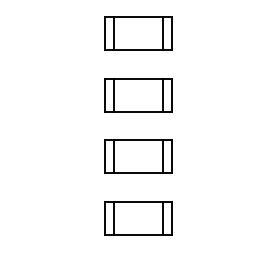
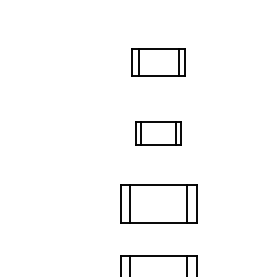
part: (138, 33) -> (158, 62), size x0.7
part: (138, 95) -> (158, 133), size x0.6

